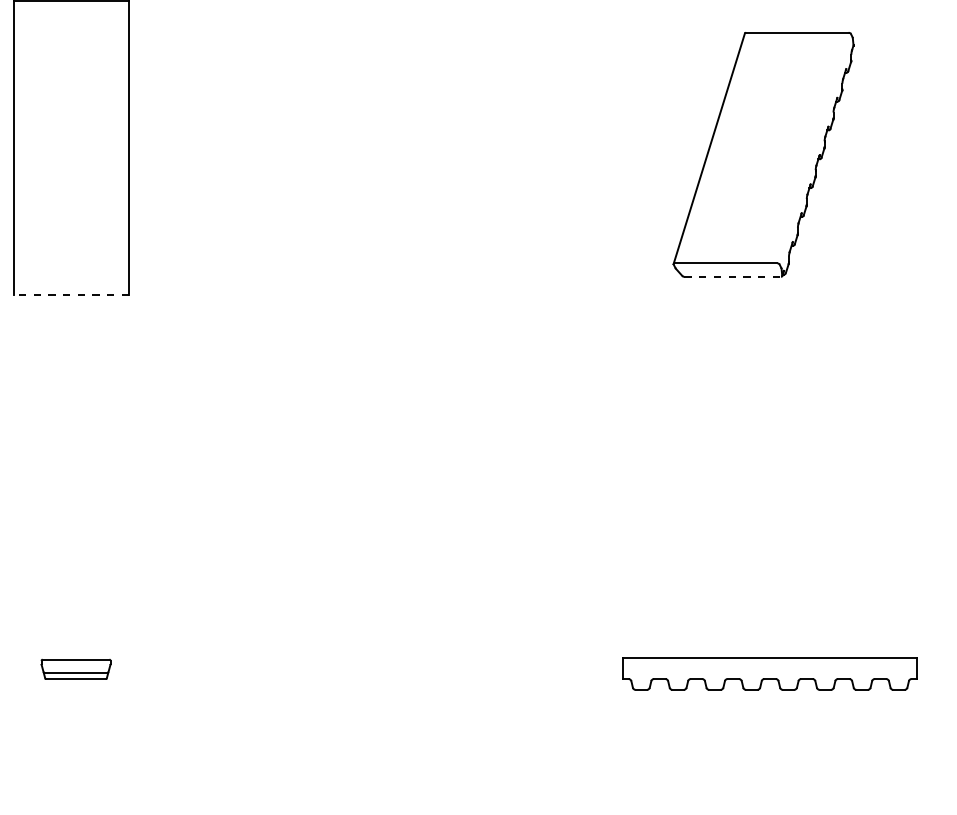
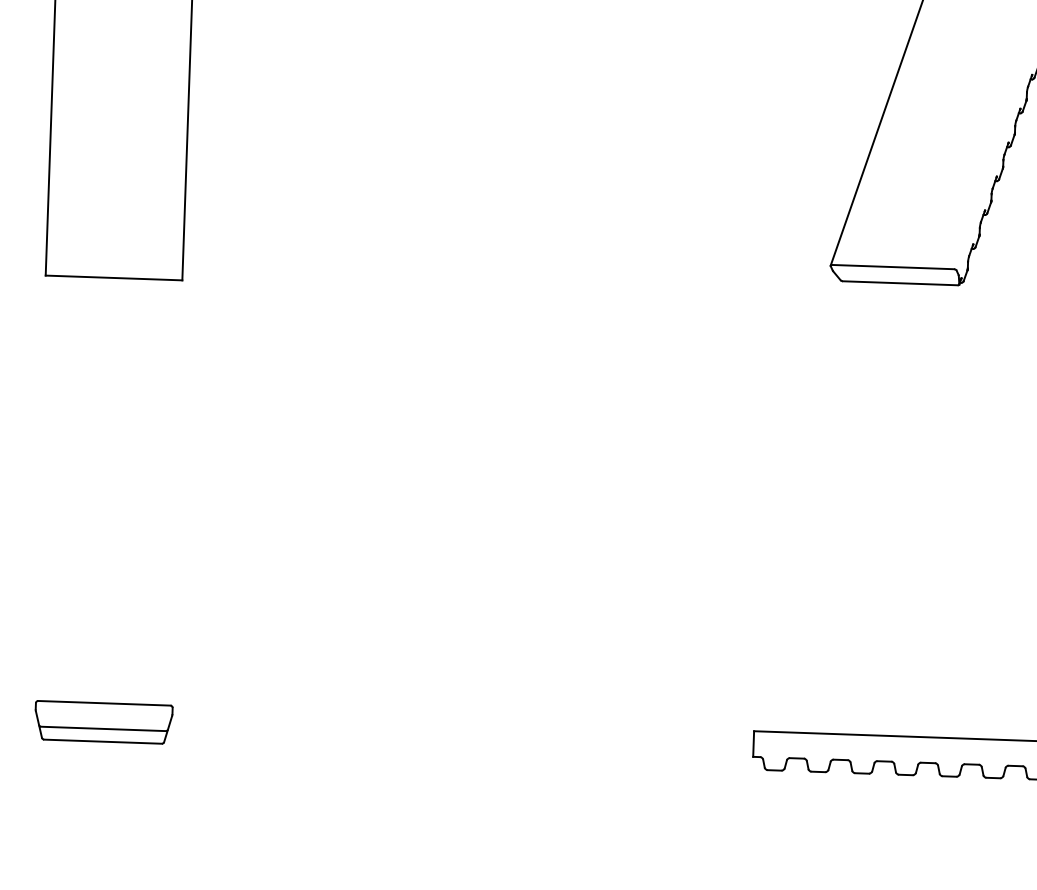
line: (733, 276) -> (901, 282), dashed -> solid
line: (71, 295) -> (113, 278), dashed -> solid
part: (75, 669) -> (103, 722), size x1.67

